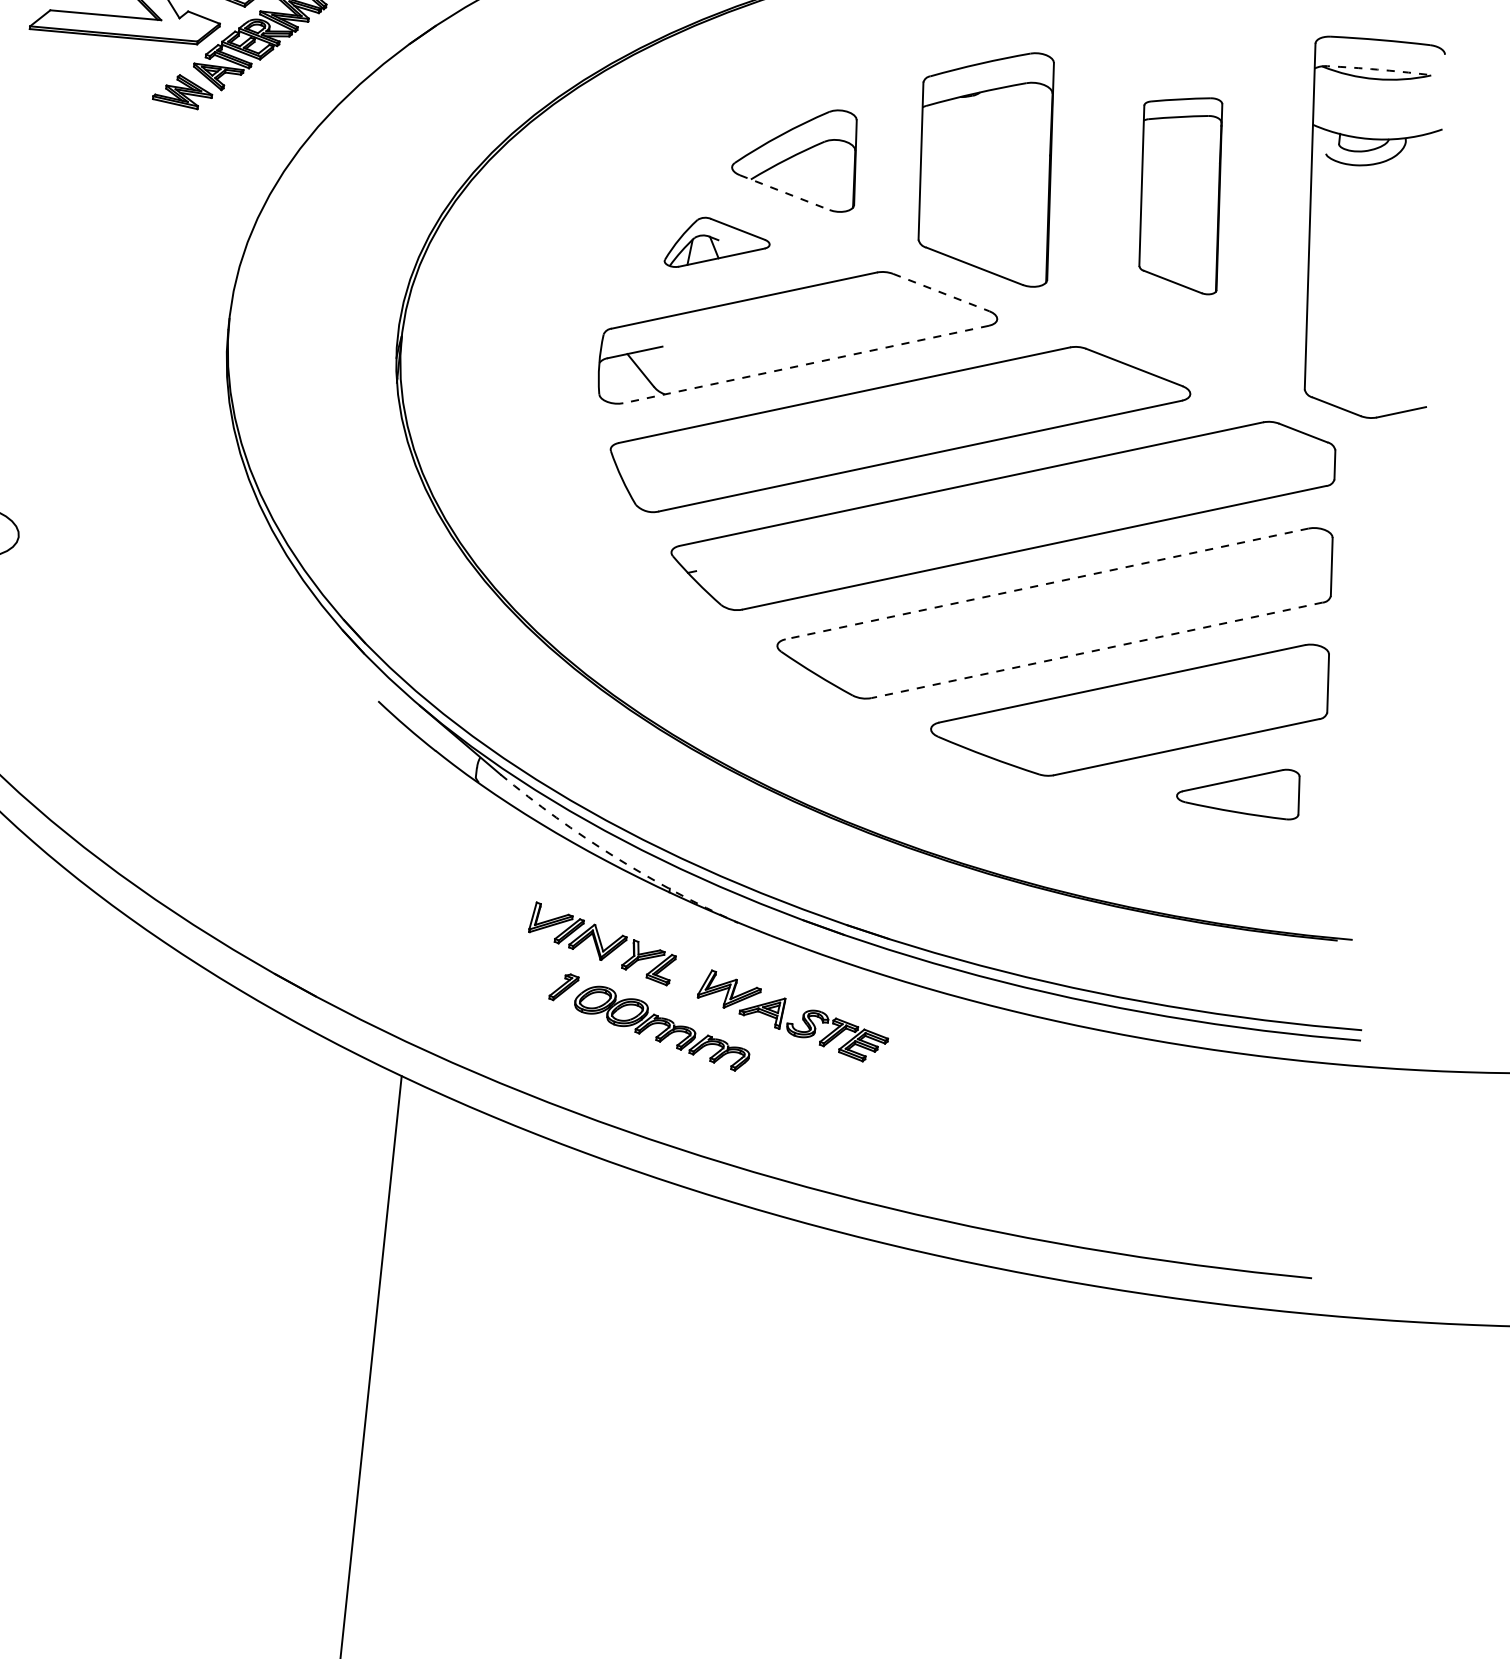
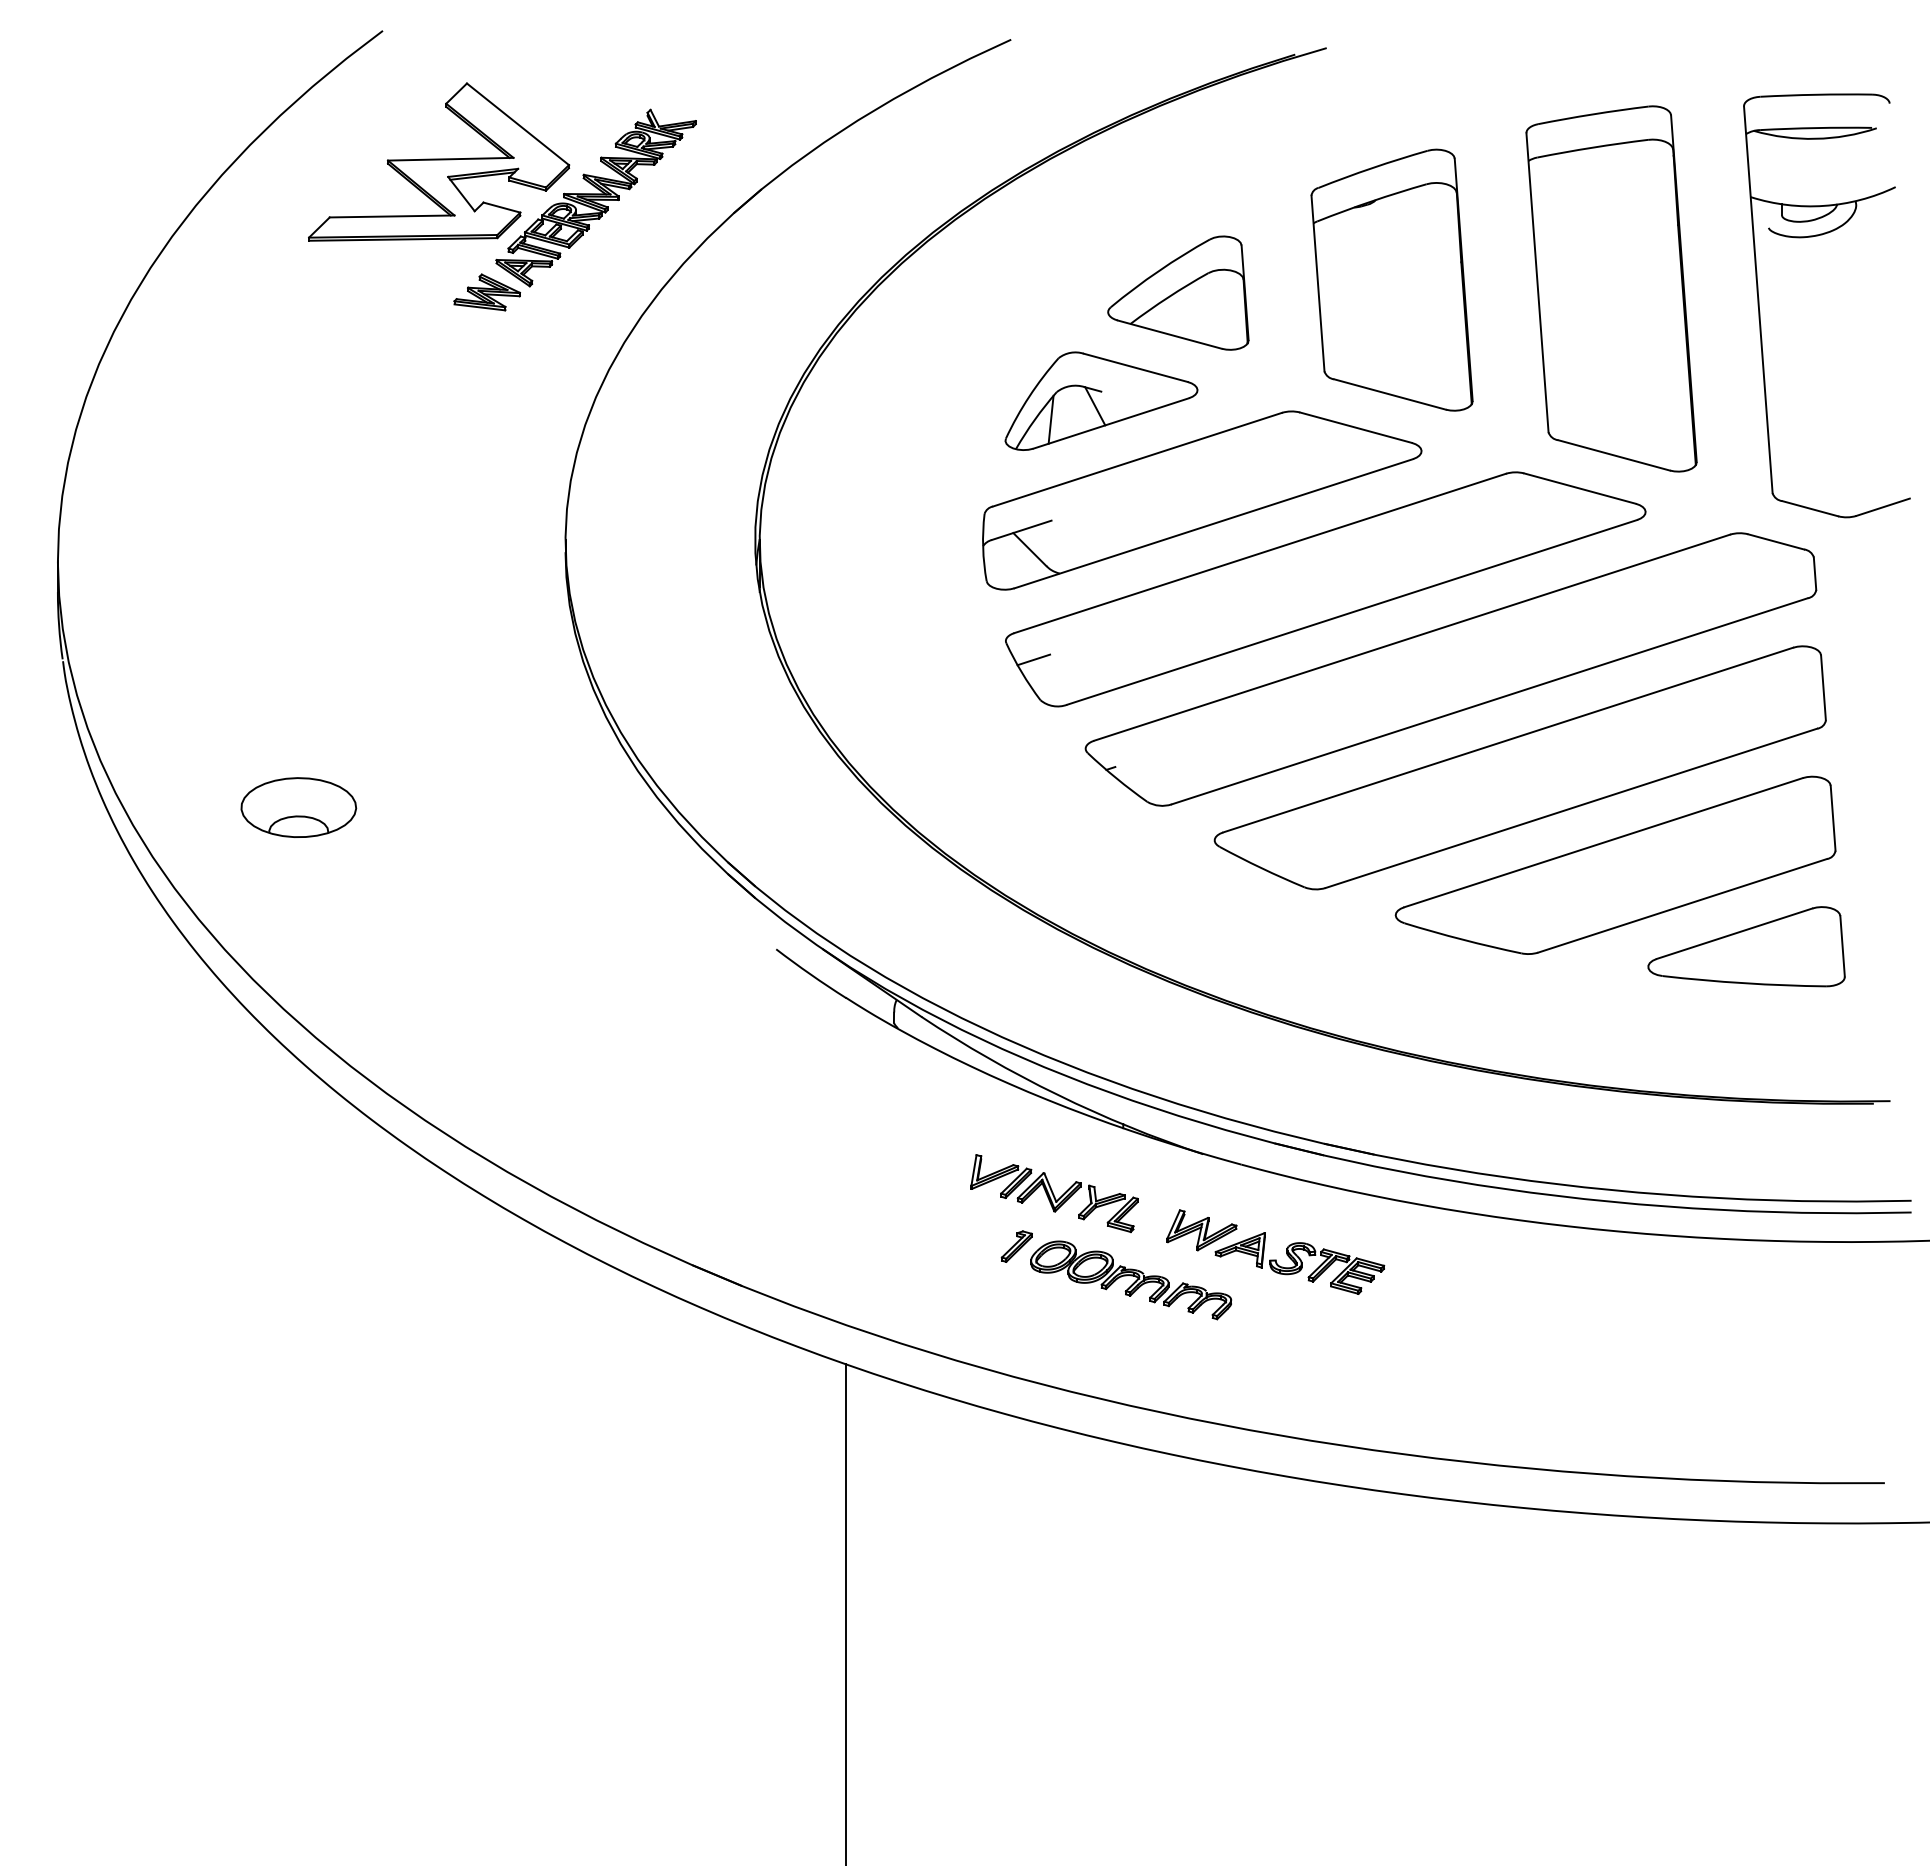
arc: (1377, 70) -> (1816, 128), dashed -> solid
line: (784, 192) -> (1169, 334), dashed -> solid
part: (1180, 192) -> (1611, 288), size x1.67
part: (718, 244) -> (1101, 400), size x1.67
line: (941, 292) -> (1356, 427), dashed -> solid
line: (805, 364) -> (1213, 523), dashed -> solid
line: (633, 468) -> (1033, 659), added
line: (1047, 584) -> (1508, 740), dashed -> solid
line: (1096, 650) -> (1571, 808), dashed -> solid
part: (1239, 789) -> (1746, 946), size x1.43
arc: (614, 856) -> (1057, 1094), dashed -> solid

